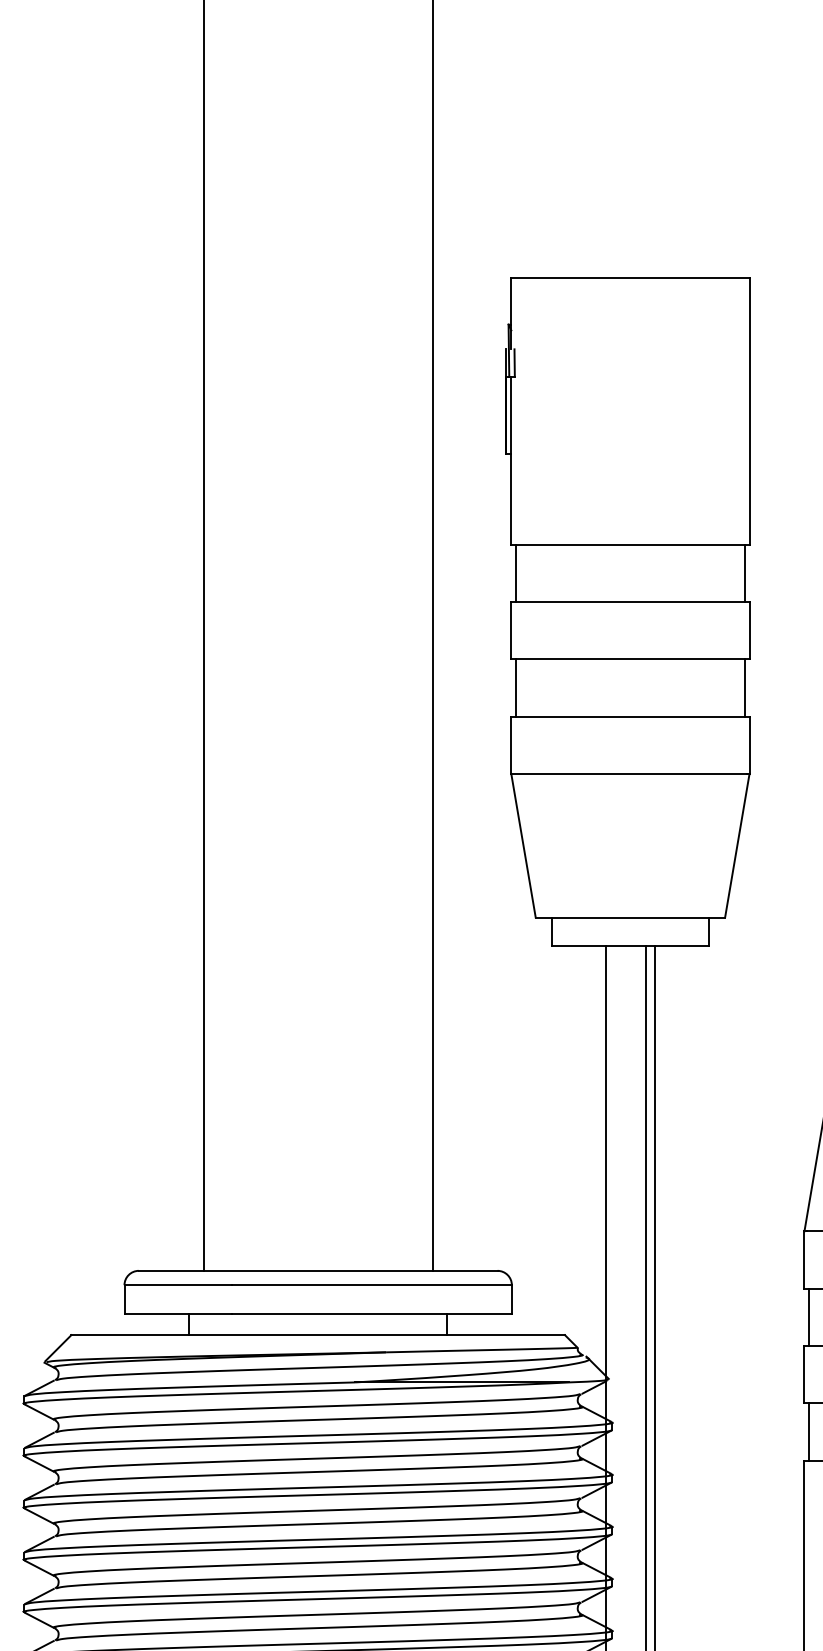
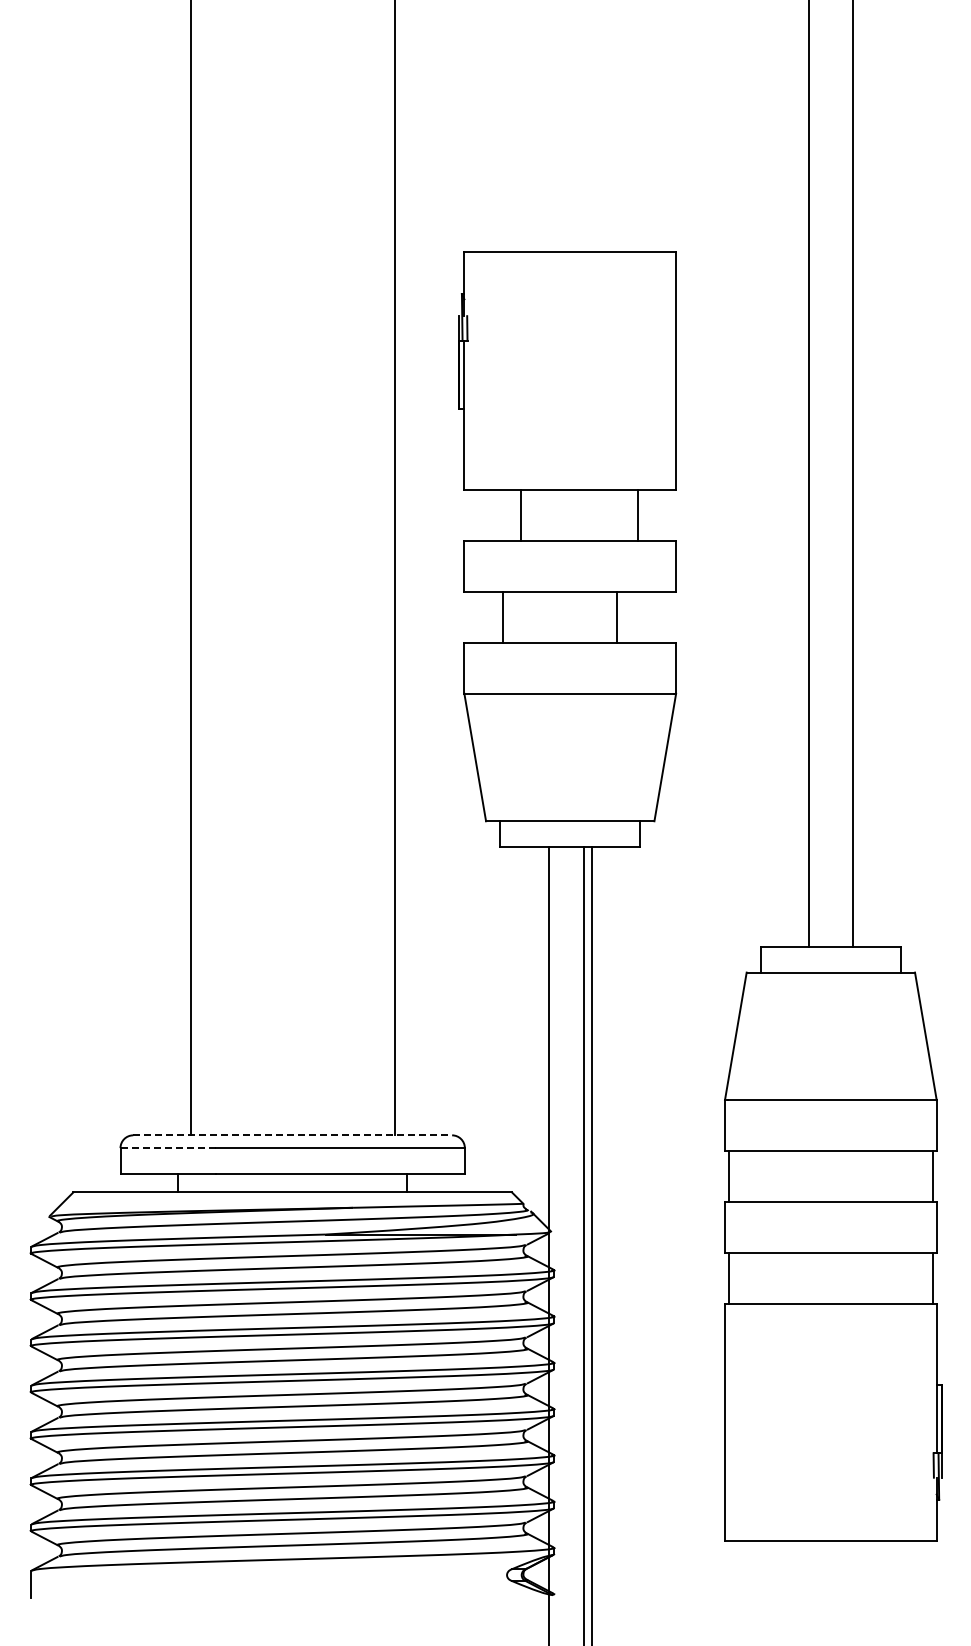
line: (515, 572) -> (521, 514), moved
line: (745, 572) -> (638, 514), moved
line: (515, 687) -> (503, 616), moved
line: (745, 687) -> (617, 616), moved
line: (319, 1271) -> (293, 1135), solid -> dashed
line: (178, 1285) -> (168, 1148), solid -> dashed

